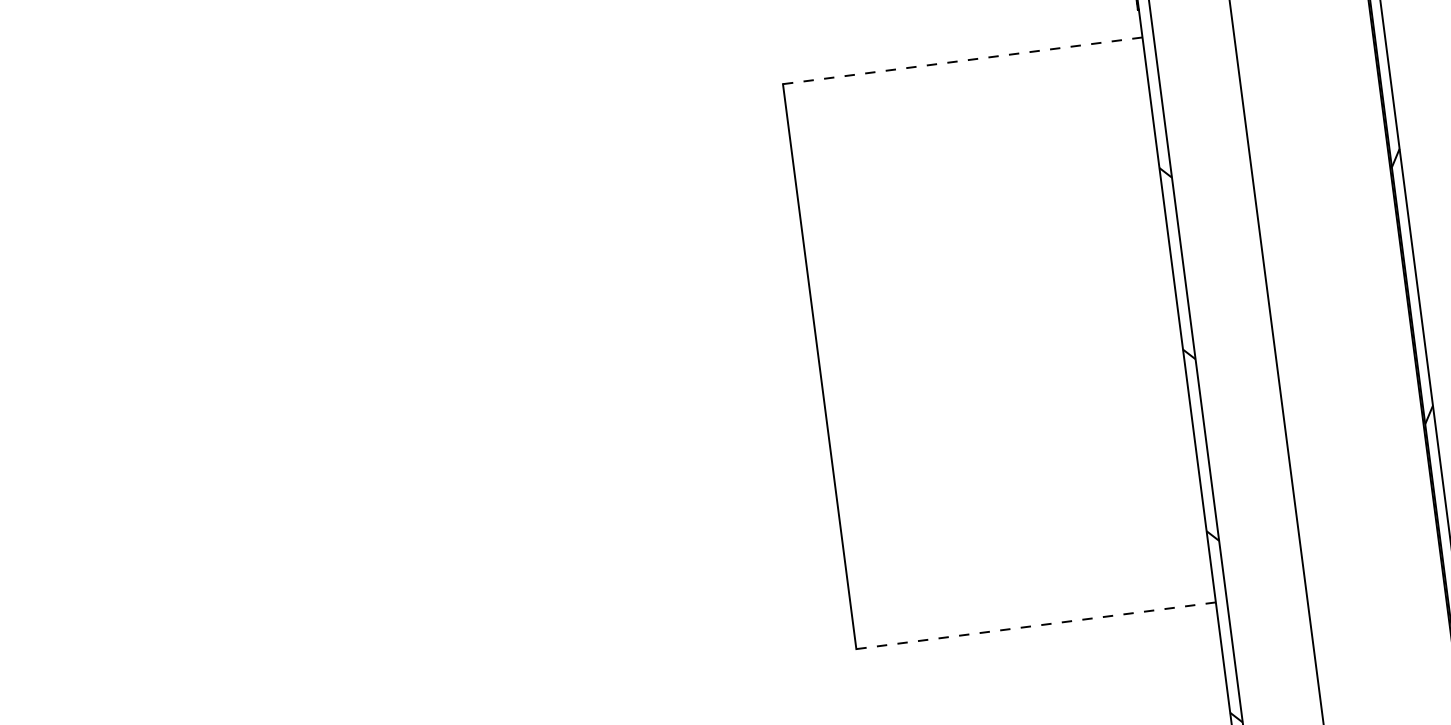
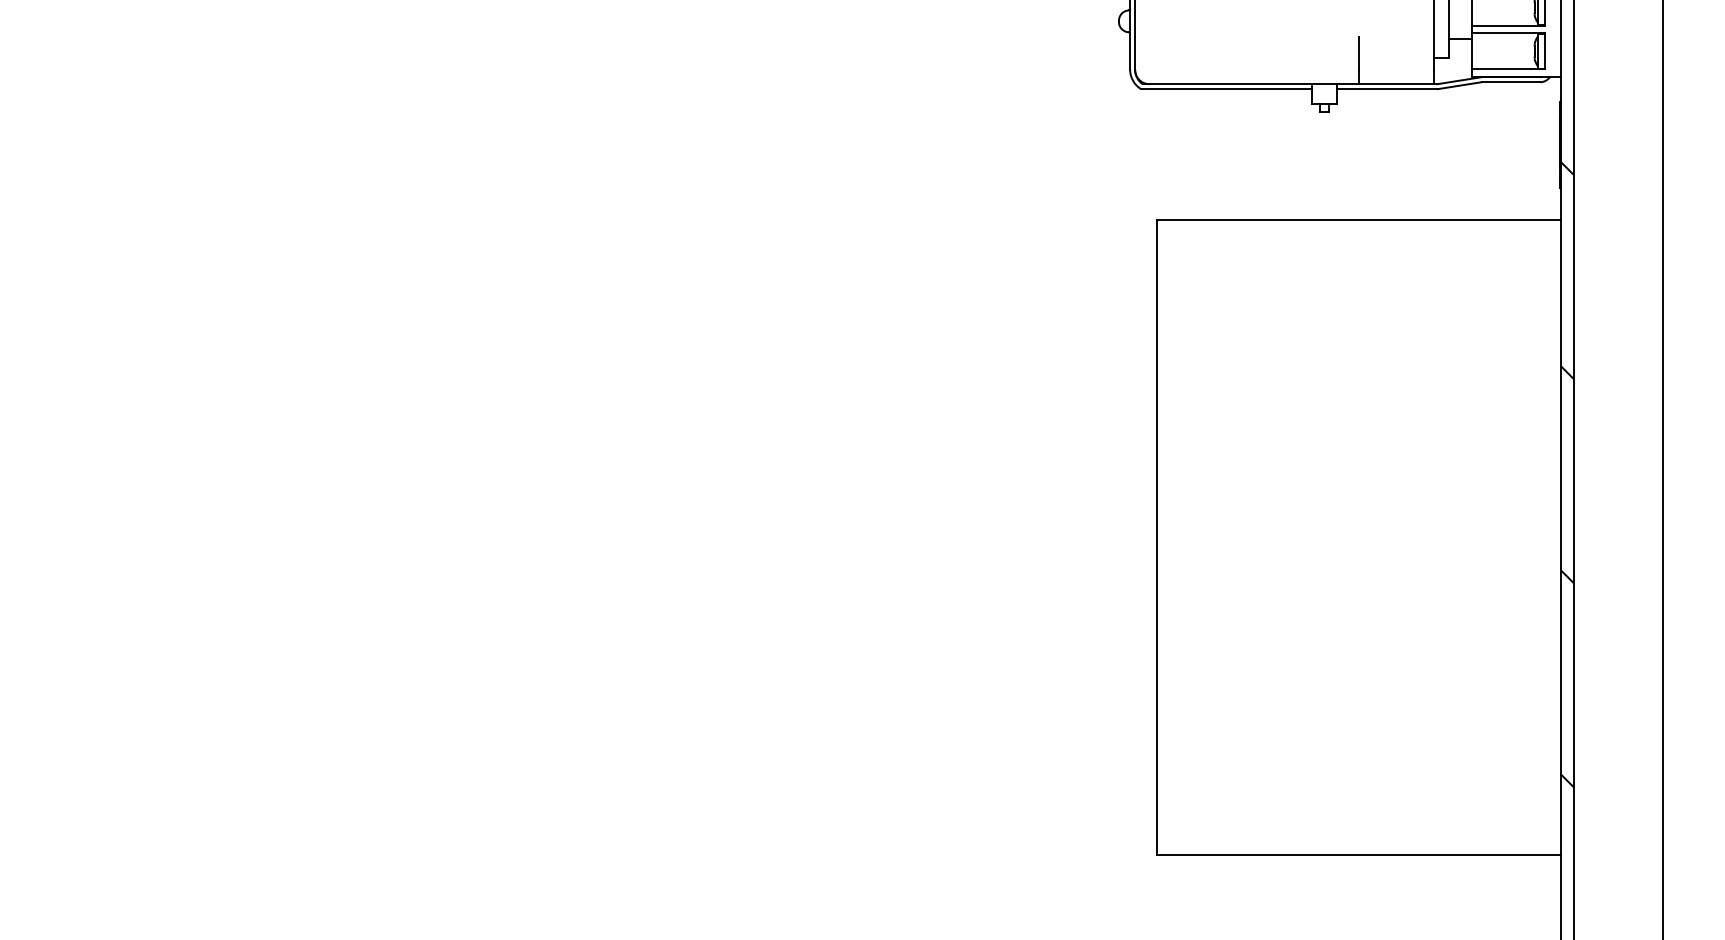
line: (963, 60) -> (1359, 219), dashed -> solid
line: (1035, 625) -> (1358, 854), dashed -> solid

